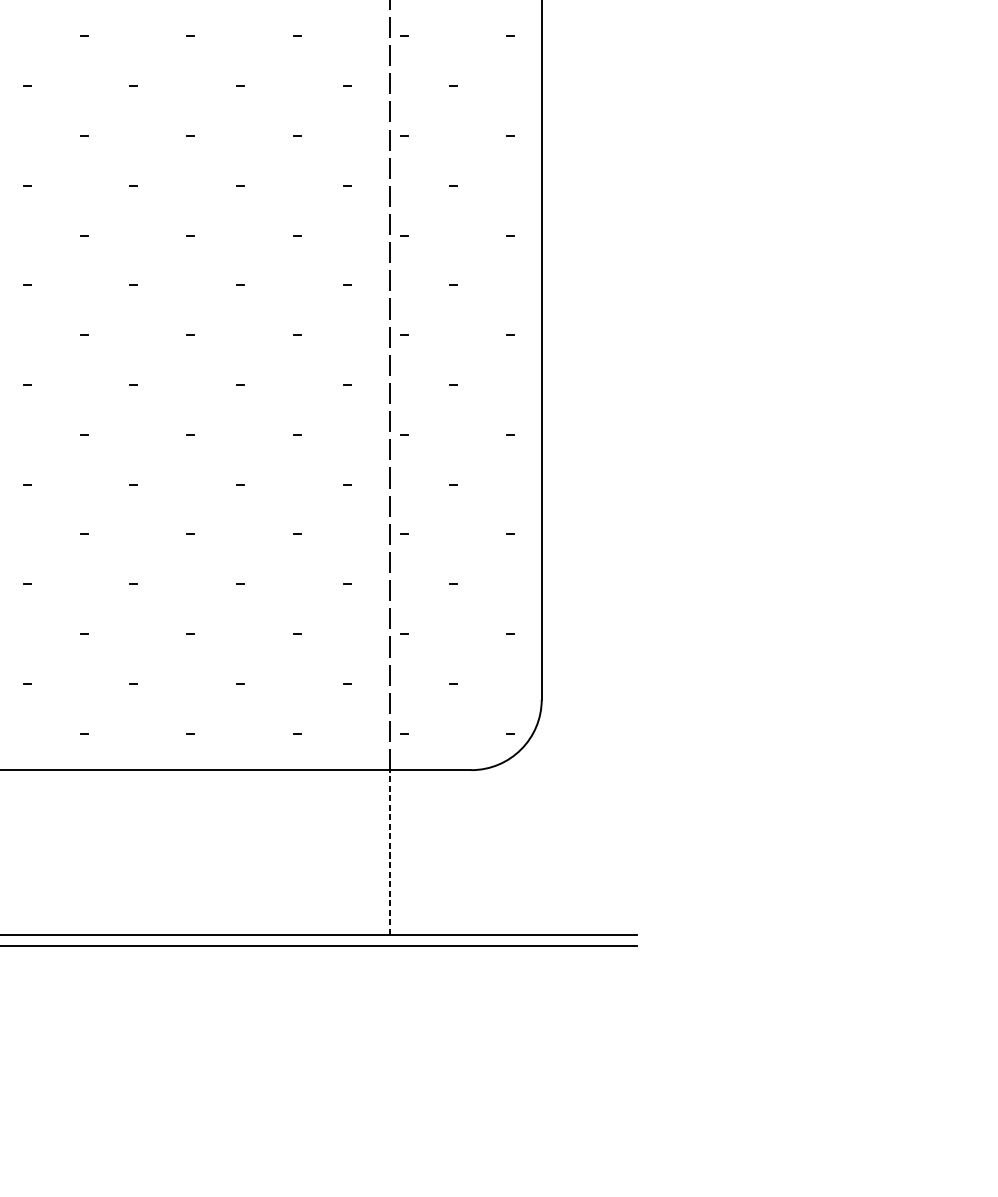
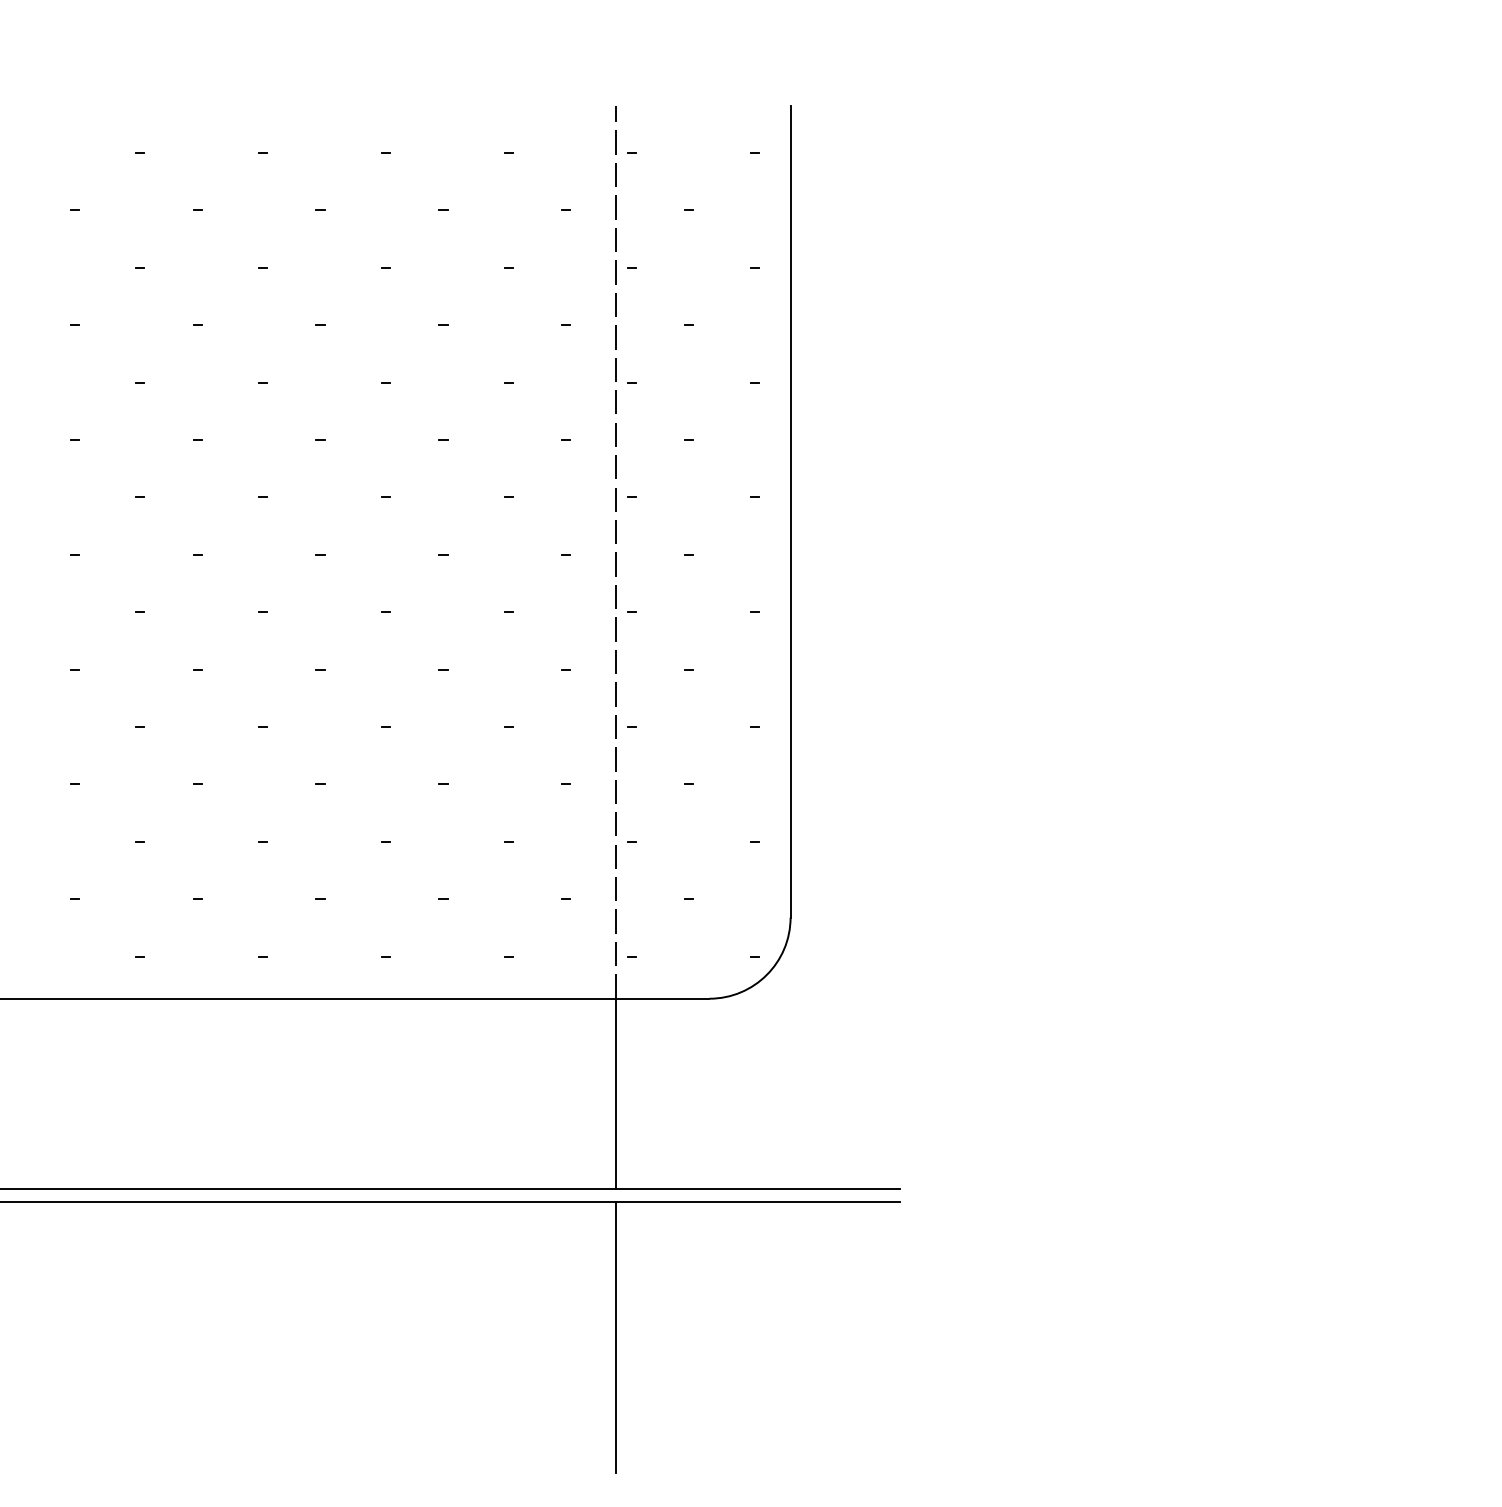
line: (390, 852) -> (616, 1093), dashed -> solid
line: (390, 1064) -> (616, 1337), added

